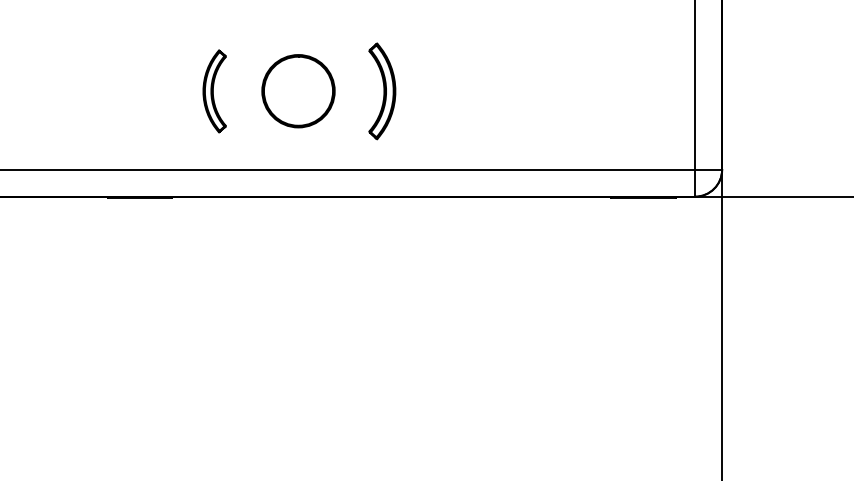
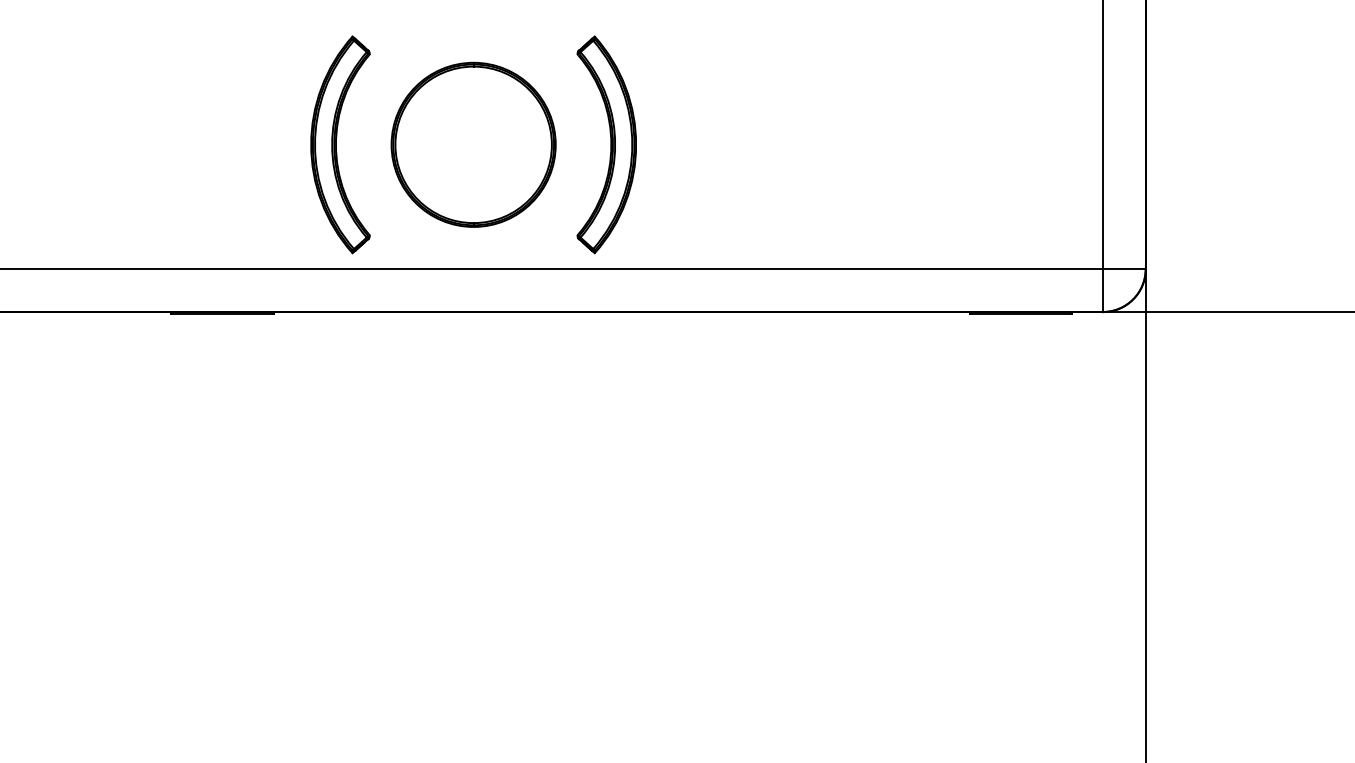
part: (298, 90) -> (473, 143), size x1.43
part: (214, 91) -> (340, 145), size x1.67
part: (382, 91) -> (606, 145), size x1.43

